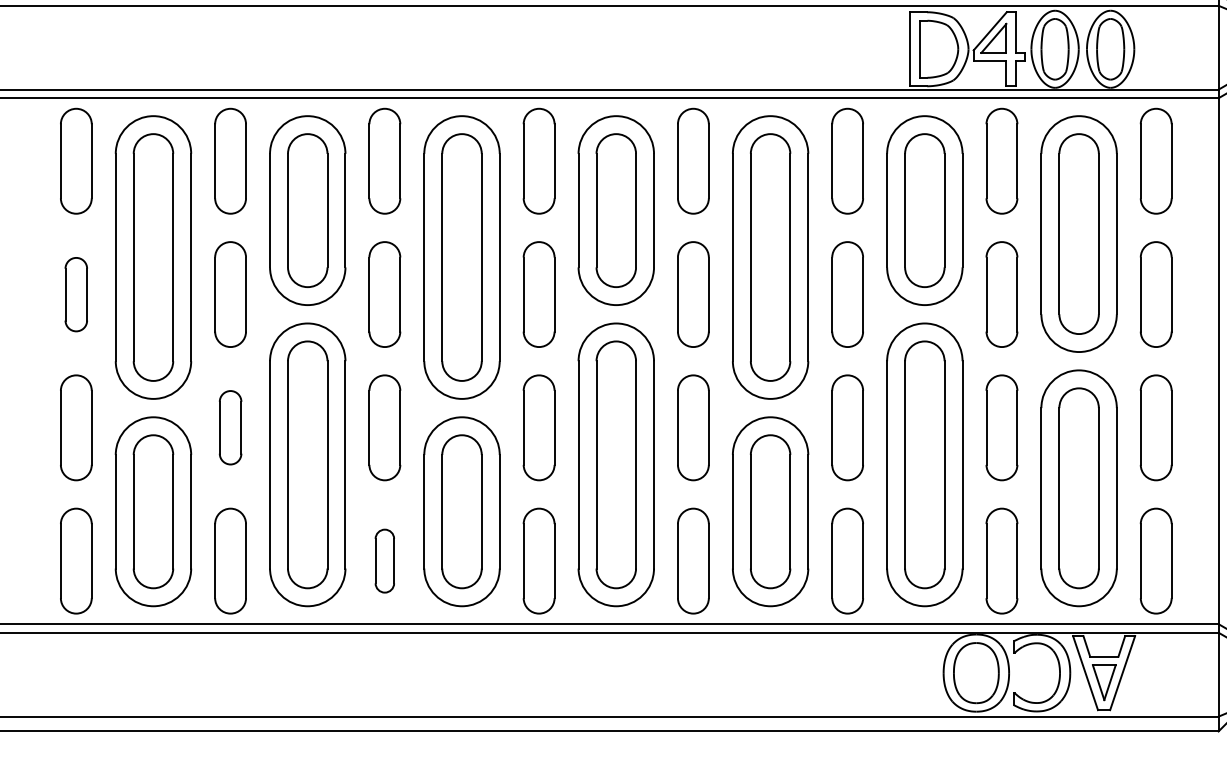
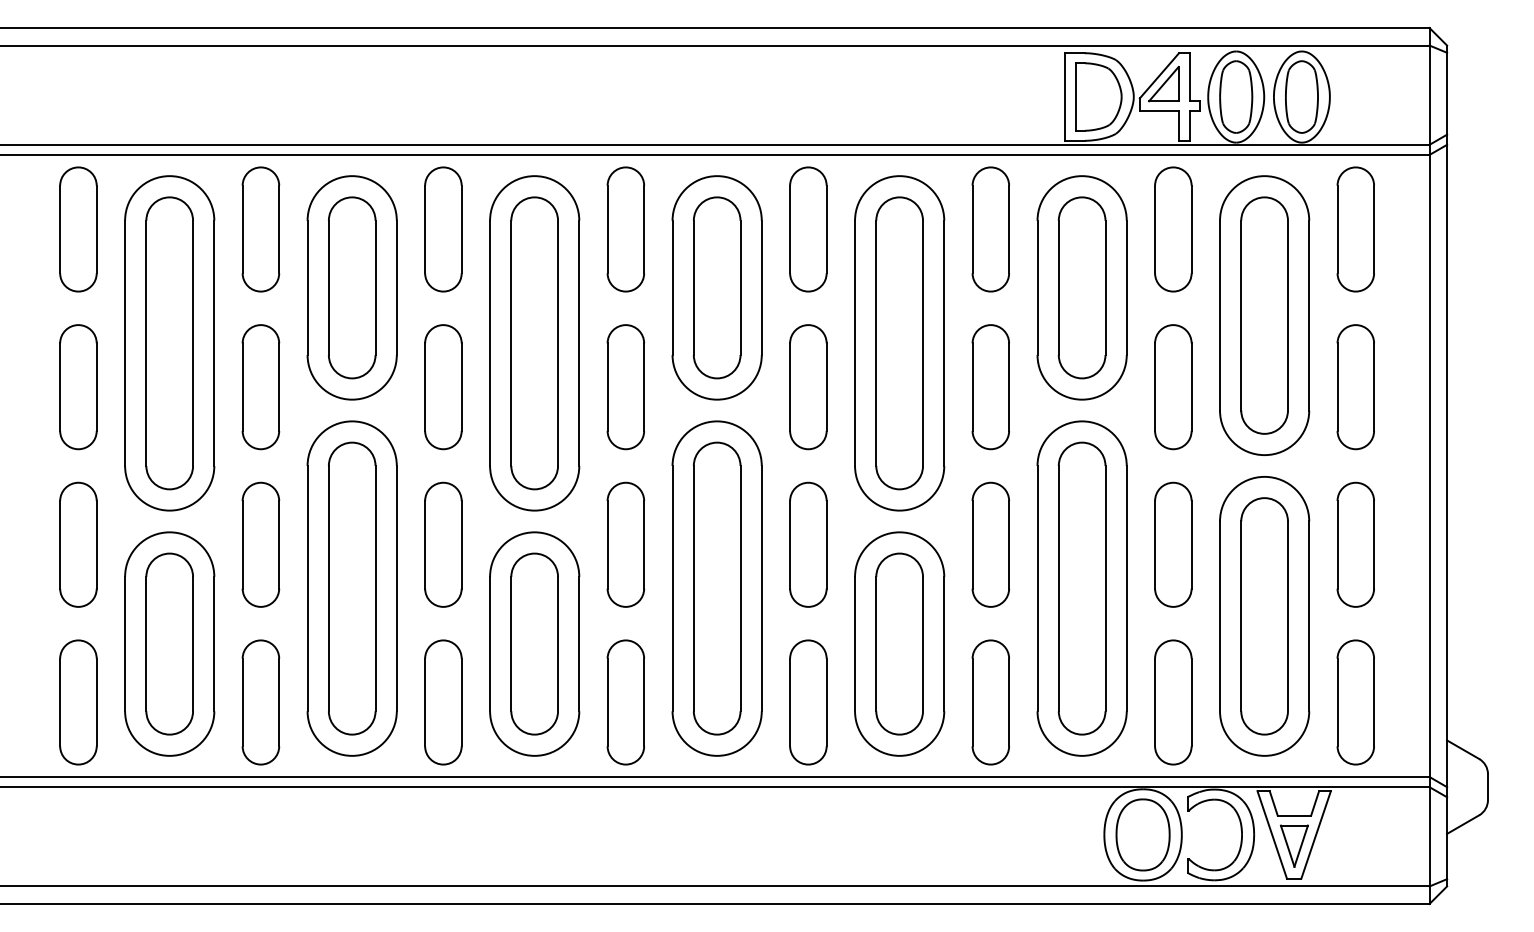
part: (76, 294) -> (78, 387), size x1.43
part: (230, 427) -> (260, 544), size x1.43
part: (384, 561) -> (443, 702), size x1.67

